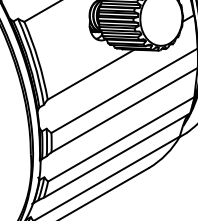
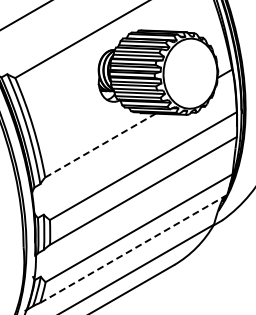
line: (91, 74) -> (100, 145), solid -> dashed
line: (116, 155) -> (133, 248), solid -> dashed

